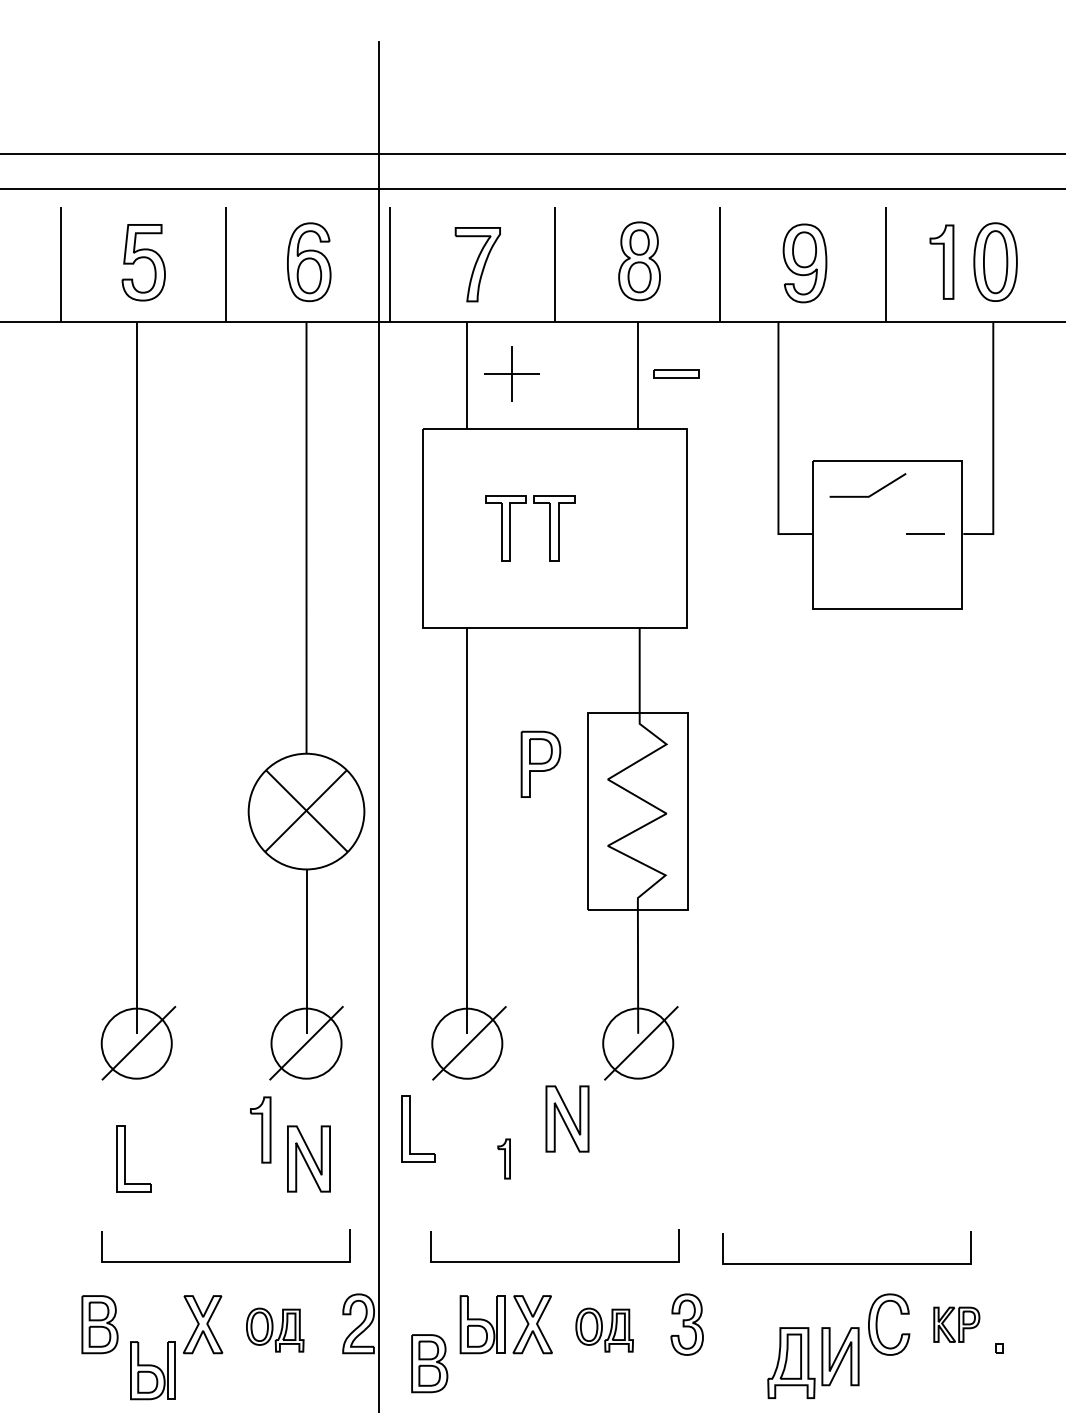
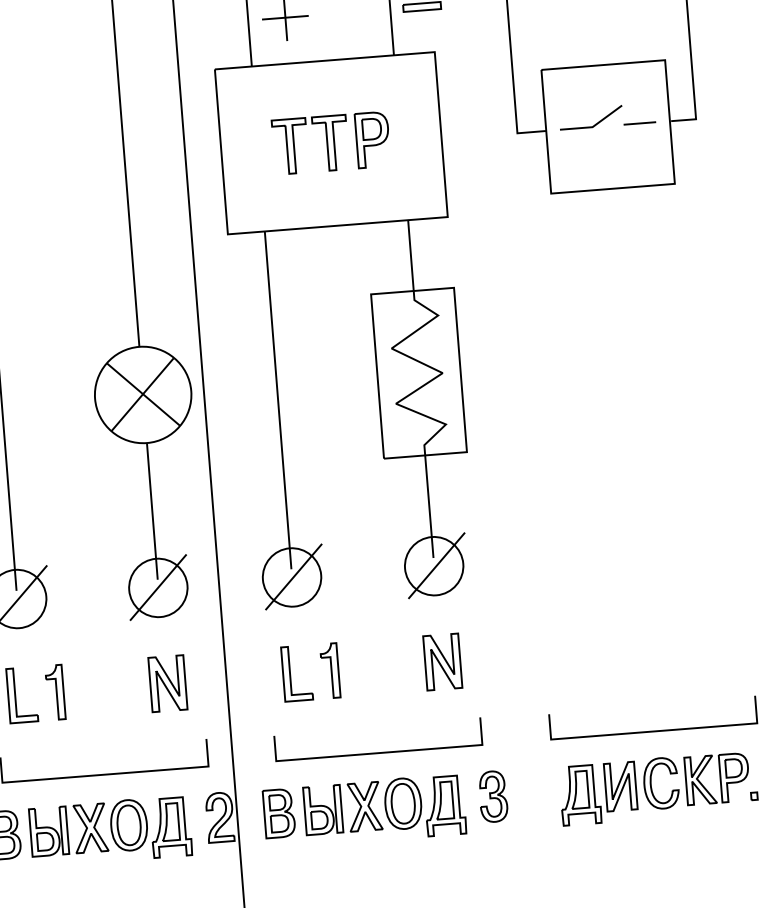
curve: (873, 492) -> (596, 123), moved
part: (540, 763) -> (372, 139), moved
part: (567, 1118) -> (442, 661), moved
part: (410, 1128) -> (290, 673), moved
part: (260, 1129) -> (55, 692), moved
part: (503, 1158) -> (329, 670), size x1.67
curve: (846, 1263) -> (654, 731), moved
part: (956, 1324) -> (717, 778), size x1.67
part: (275, 1329) -> (151, 827), size x1.67
part: (604, 1329) -> (424, 806), size x1.67
part: (813, 1362) -> (598, 793), moved
part: (429, 1363) -> (278, 813), moved
part: (152, 1370) -> (48, 831), moved

